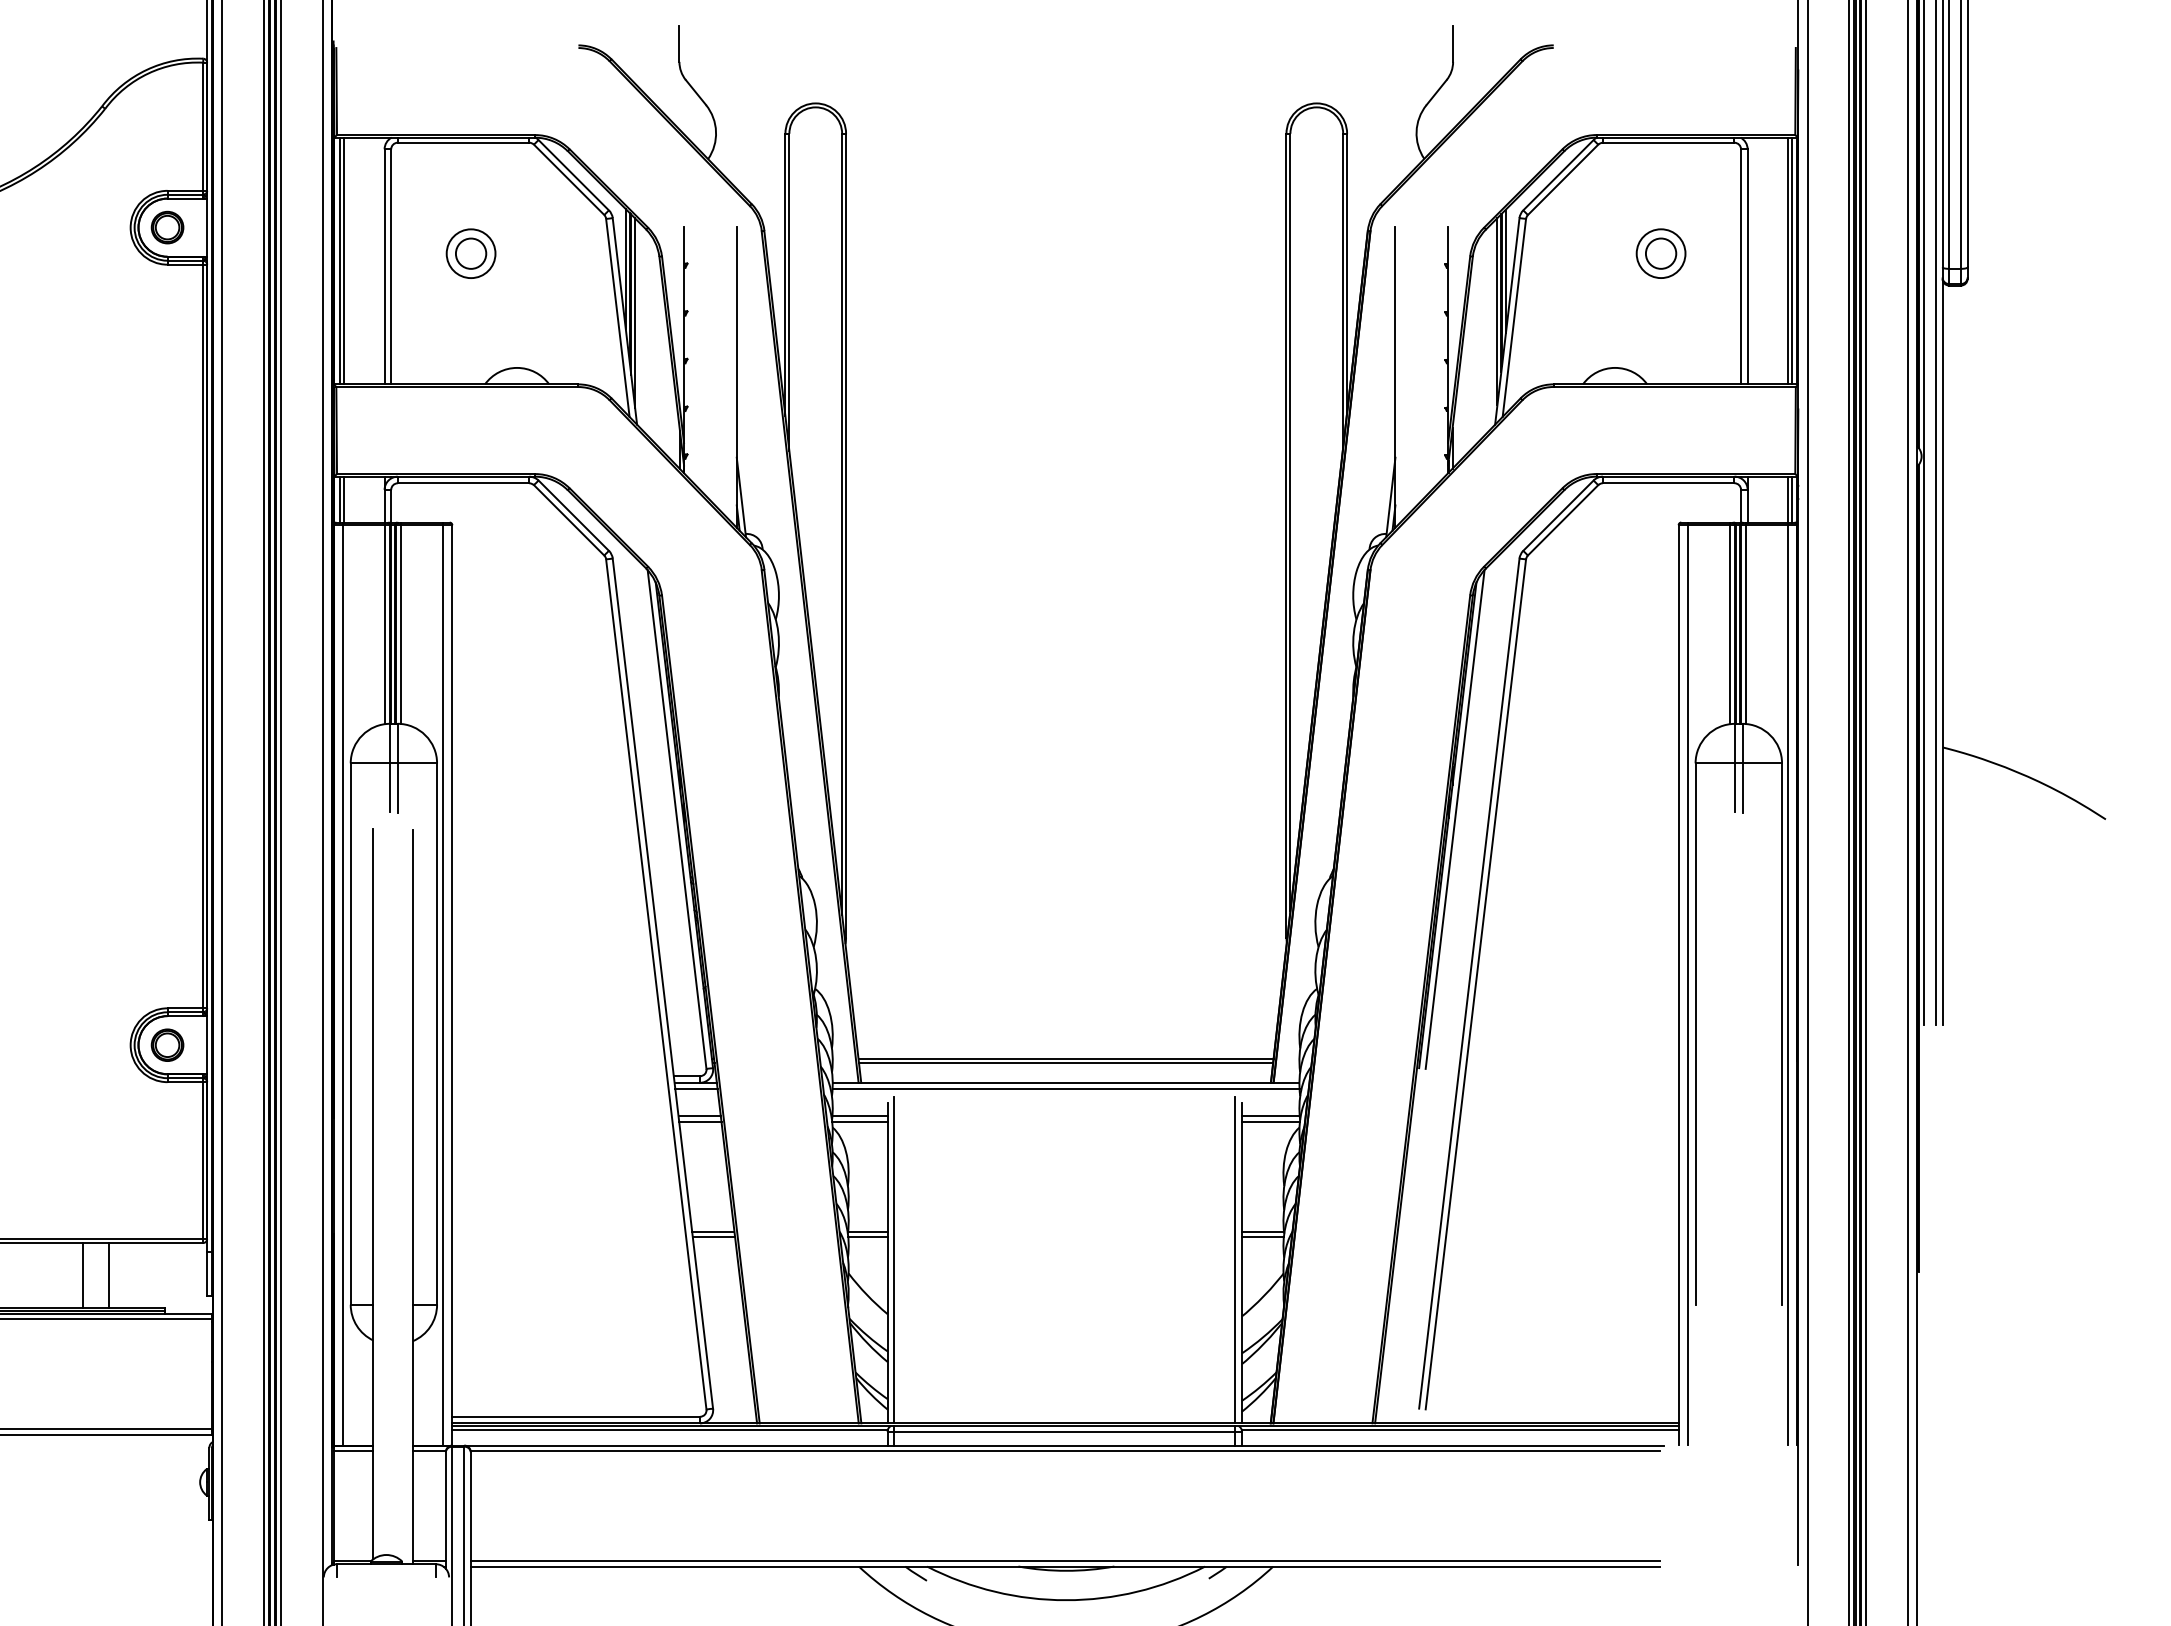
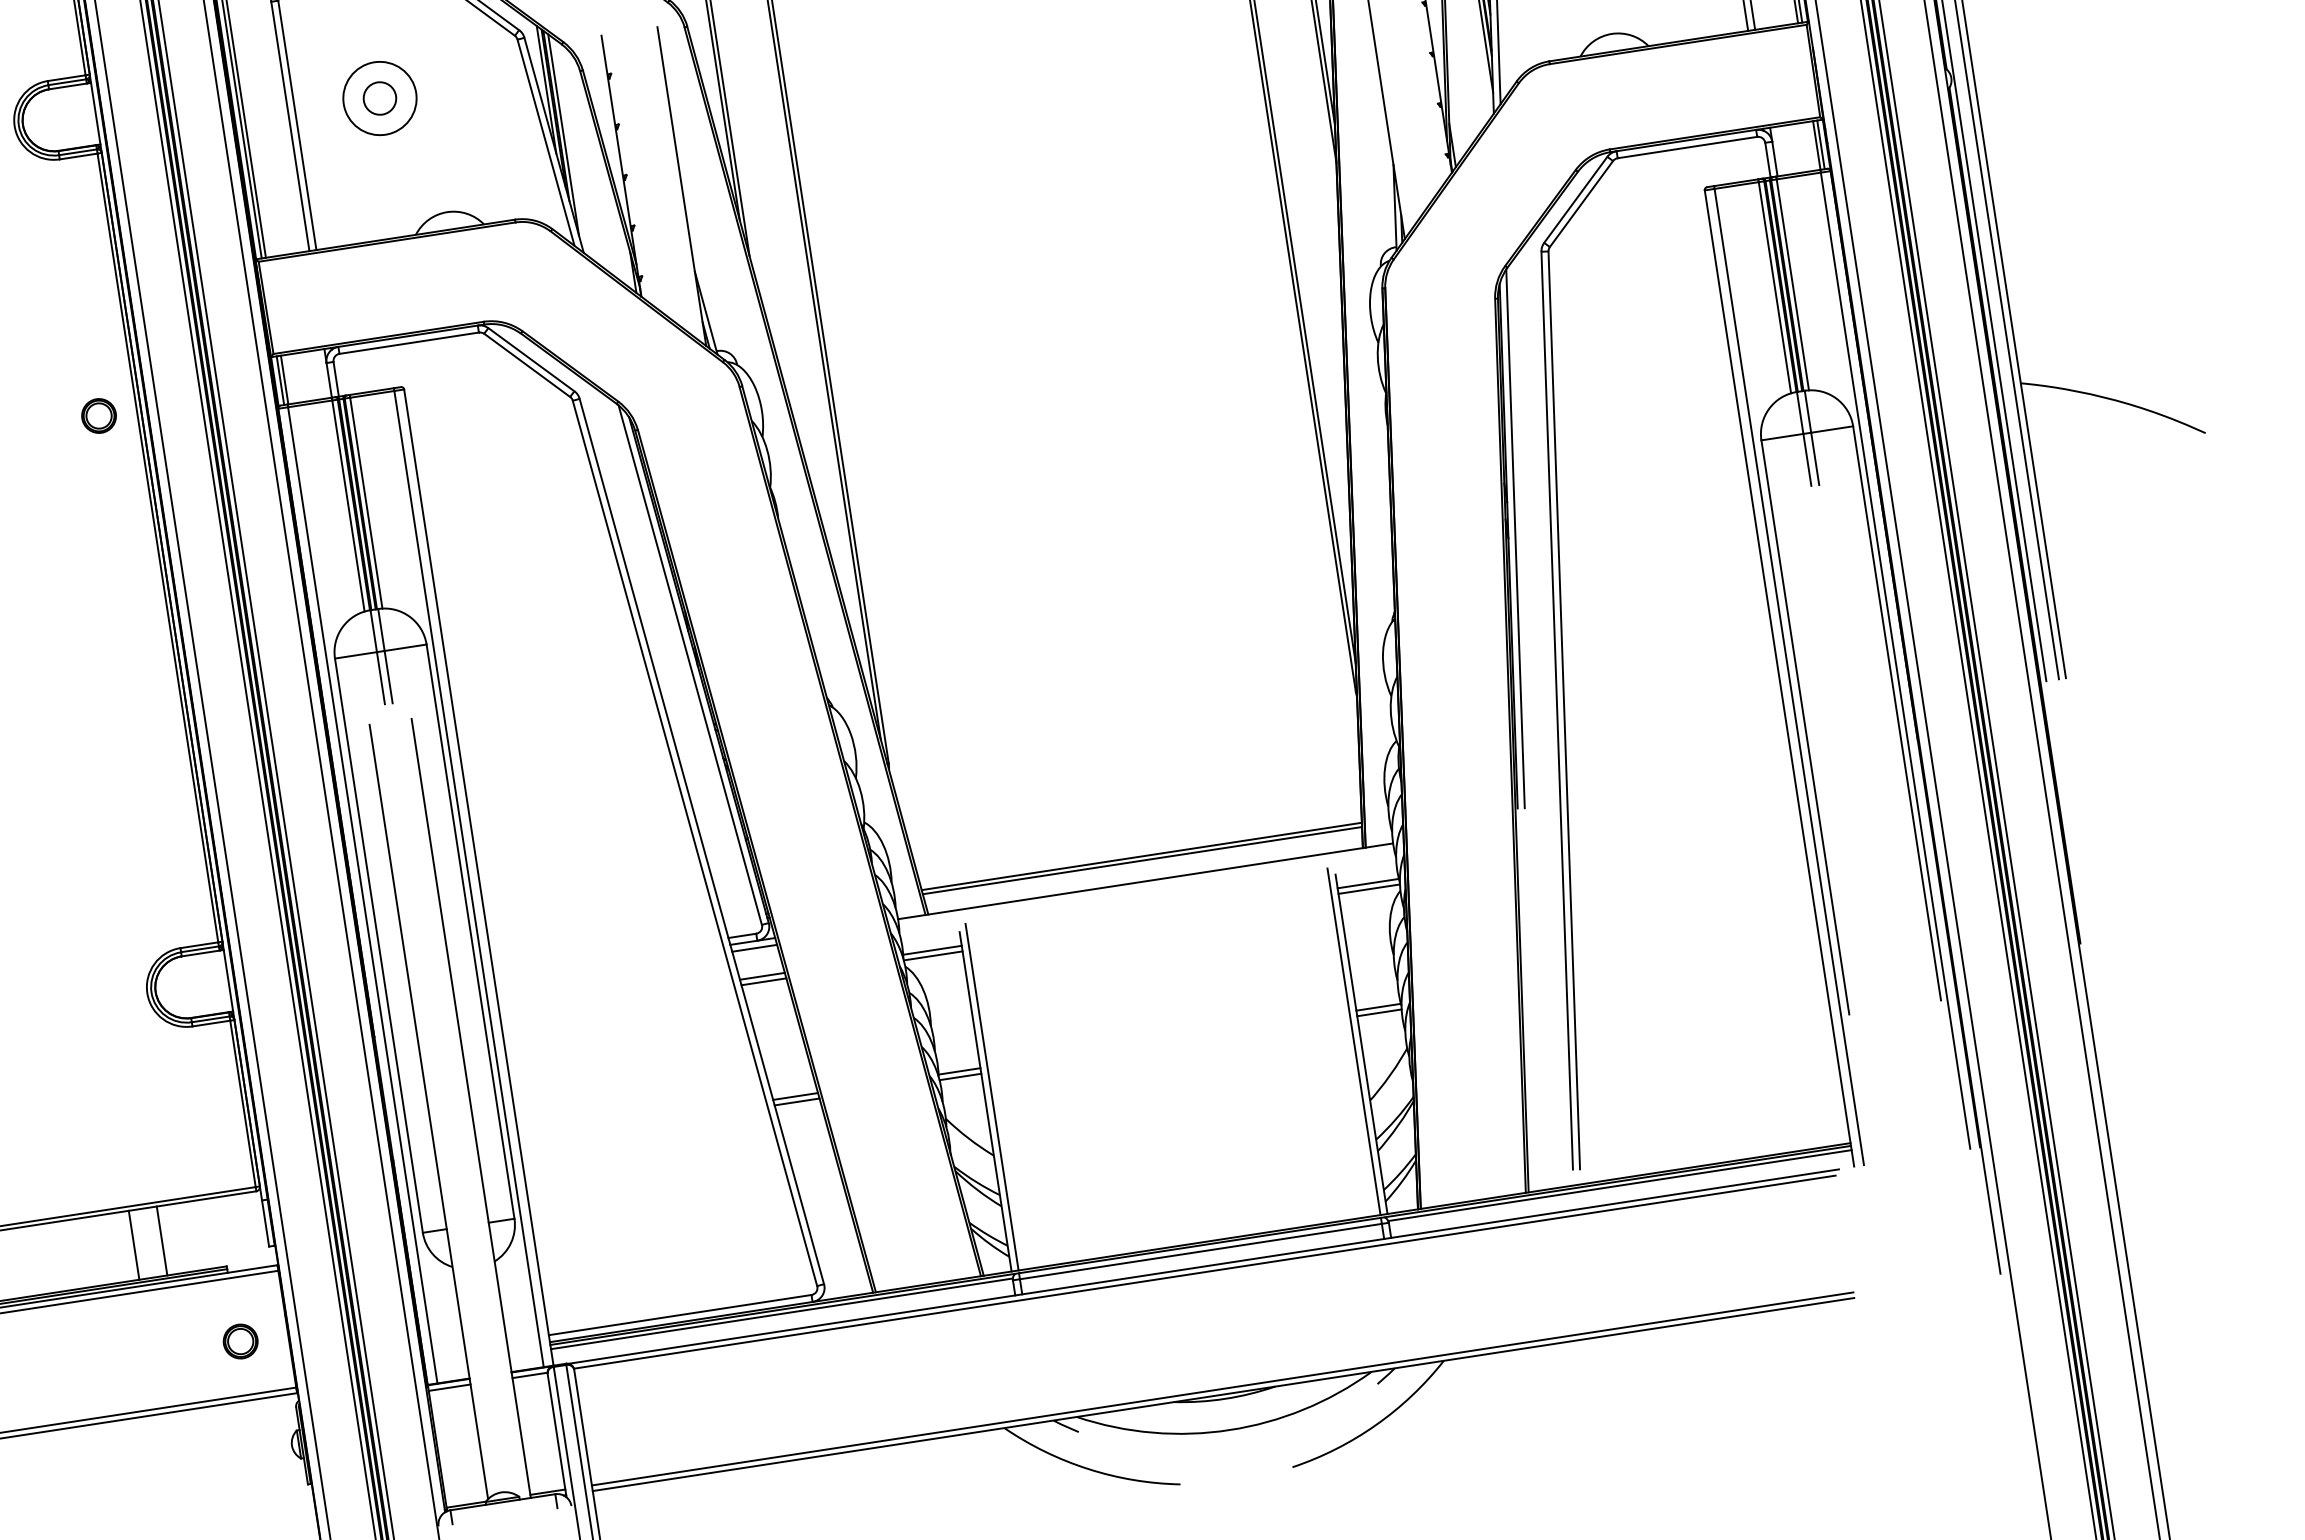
part: (167, 227) -> (98, 415), moved
circle: (470, 253) -> (379, 98), size x1.4
part: (167, 1044) -> (240, 1340), moved
line: (1065, 1089) -> (1146, 888), removed

